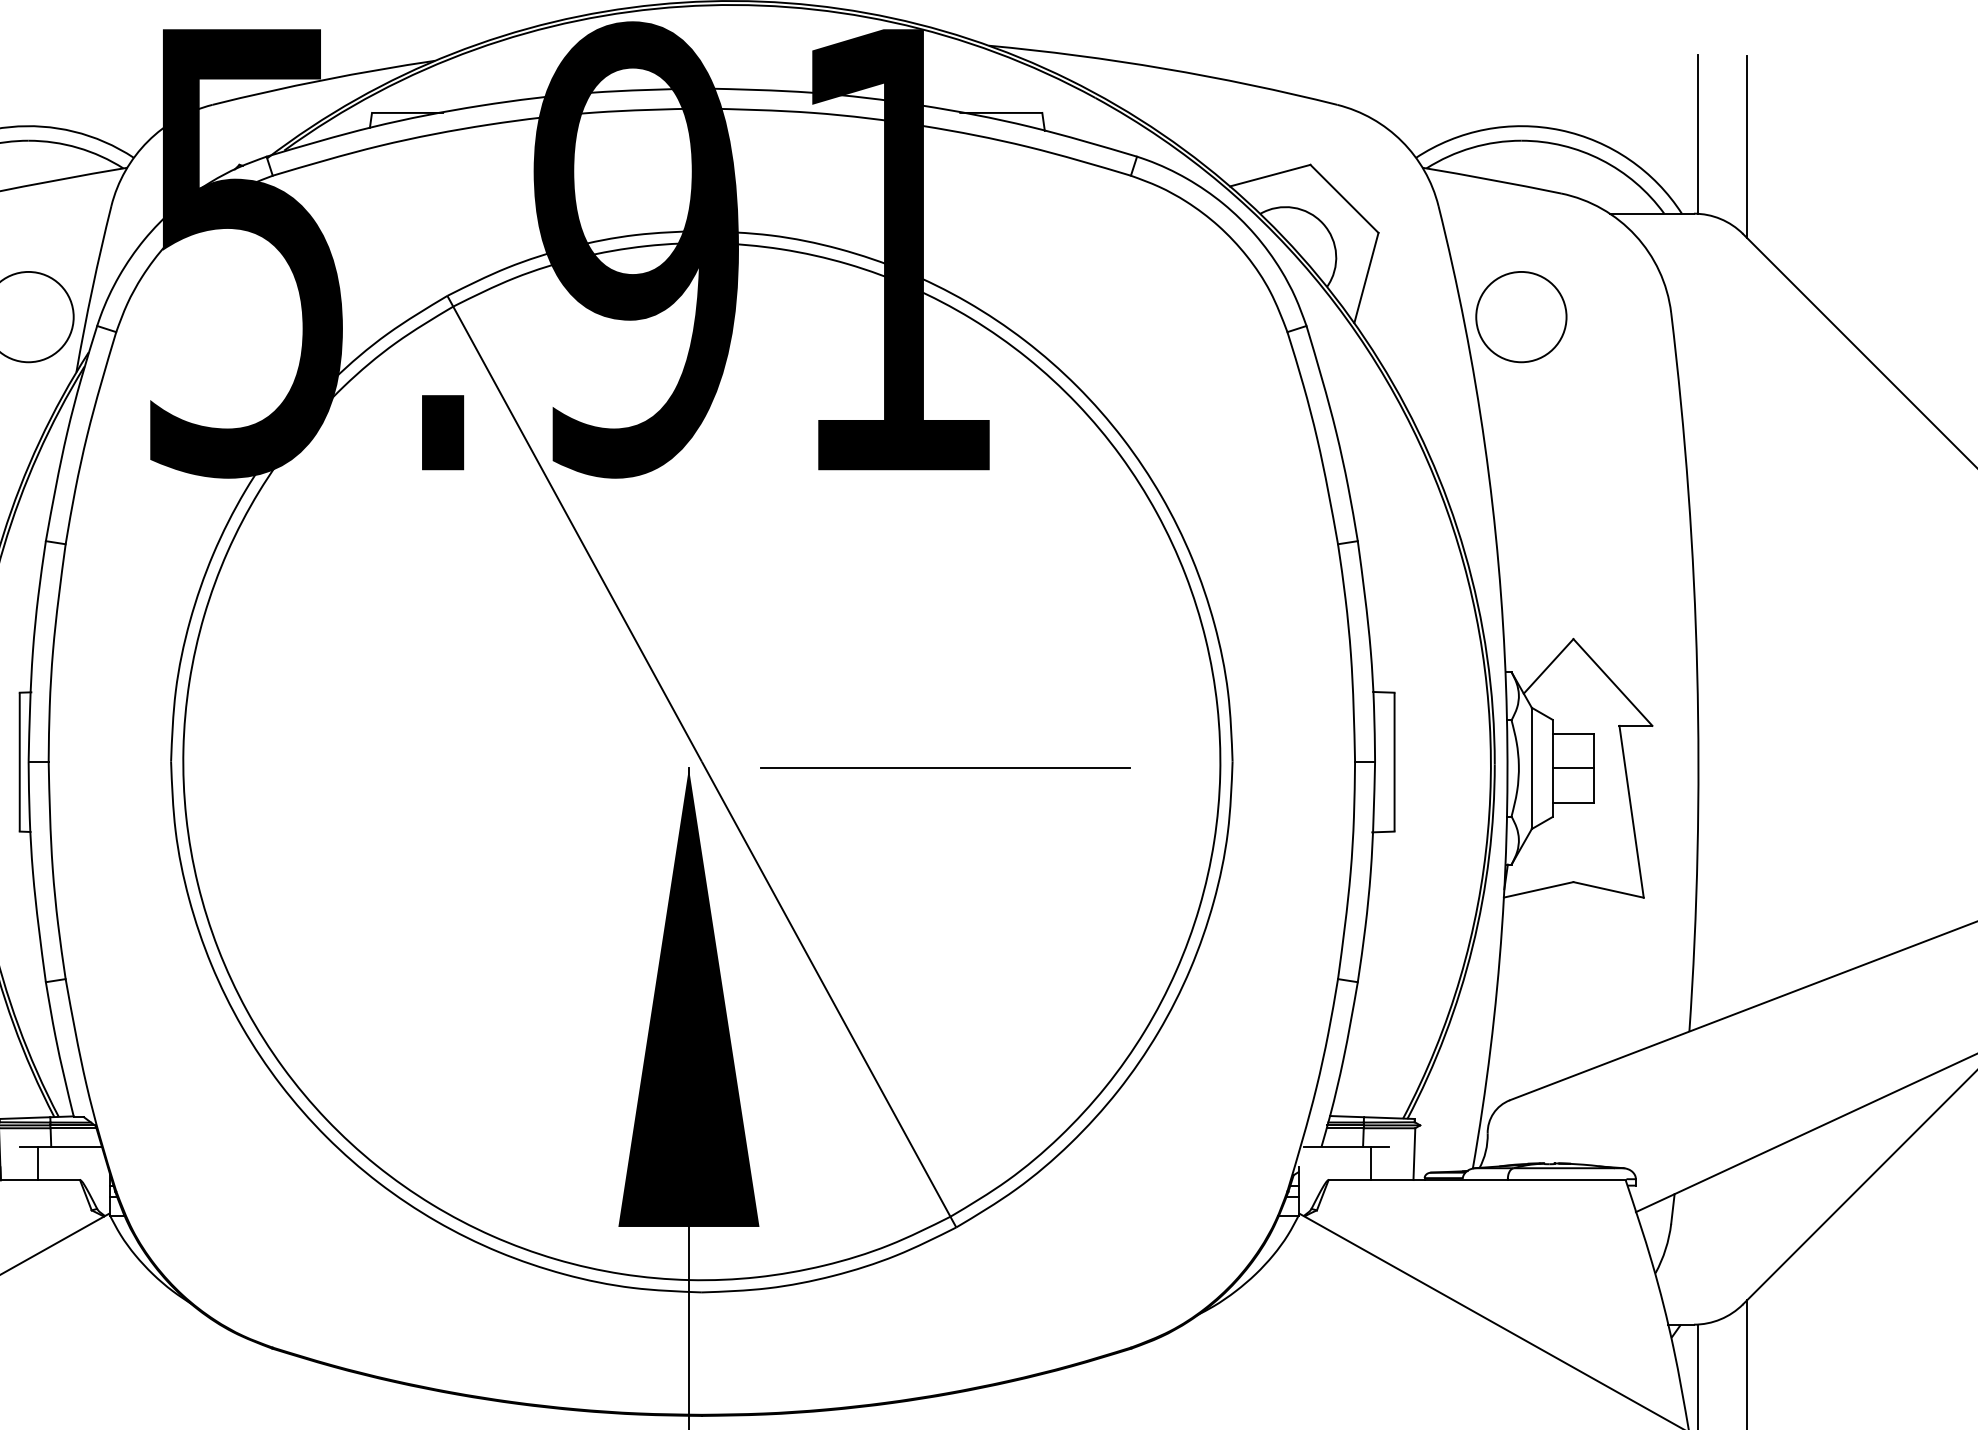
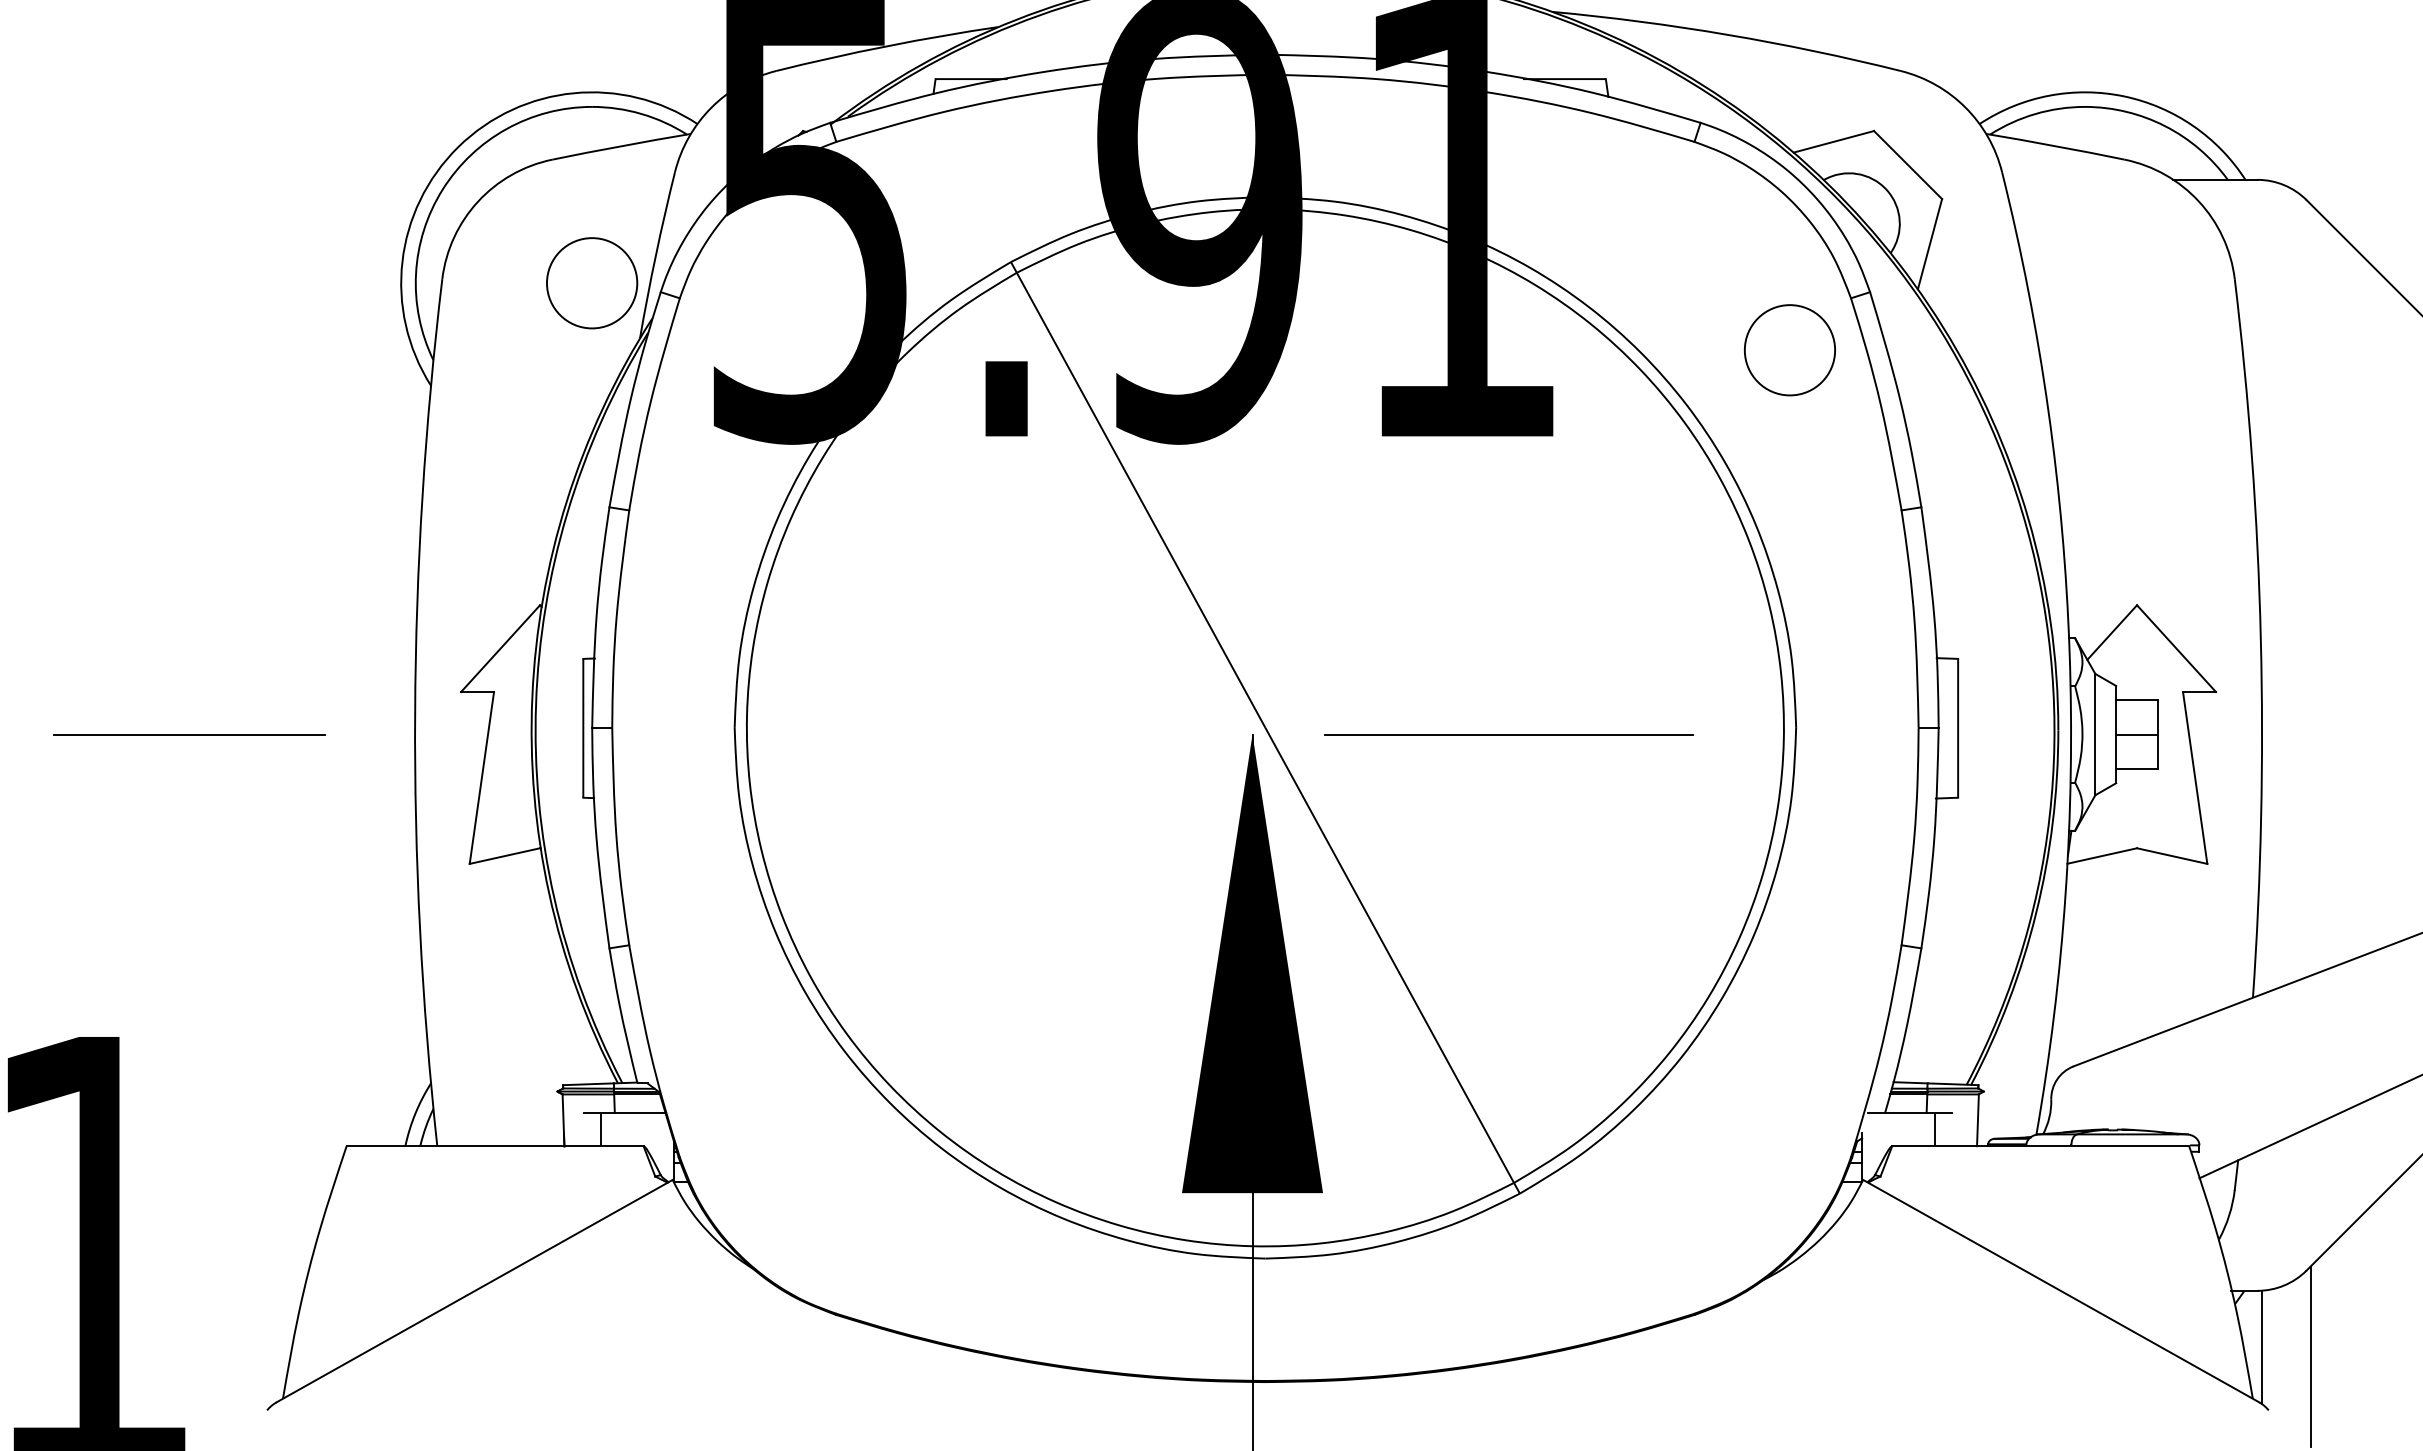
line: (1697, 134) -> (2261, 100), removed
line: (1746, 147) -> (2310, 113), removed
circle: (1520, 317) -> (1789, 350), moved

